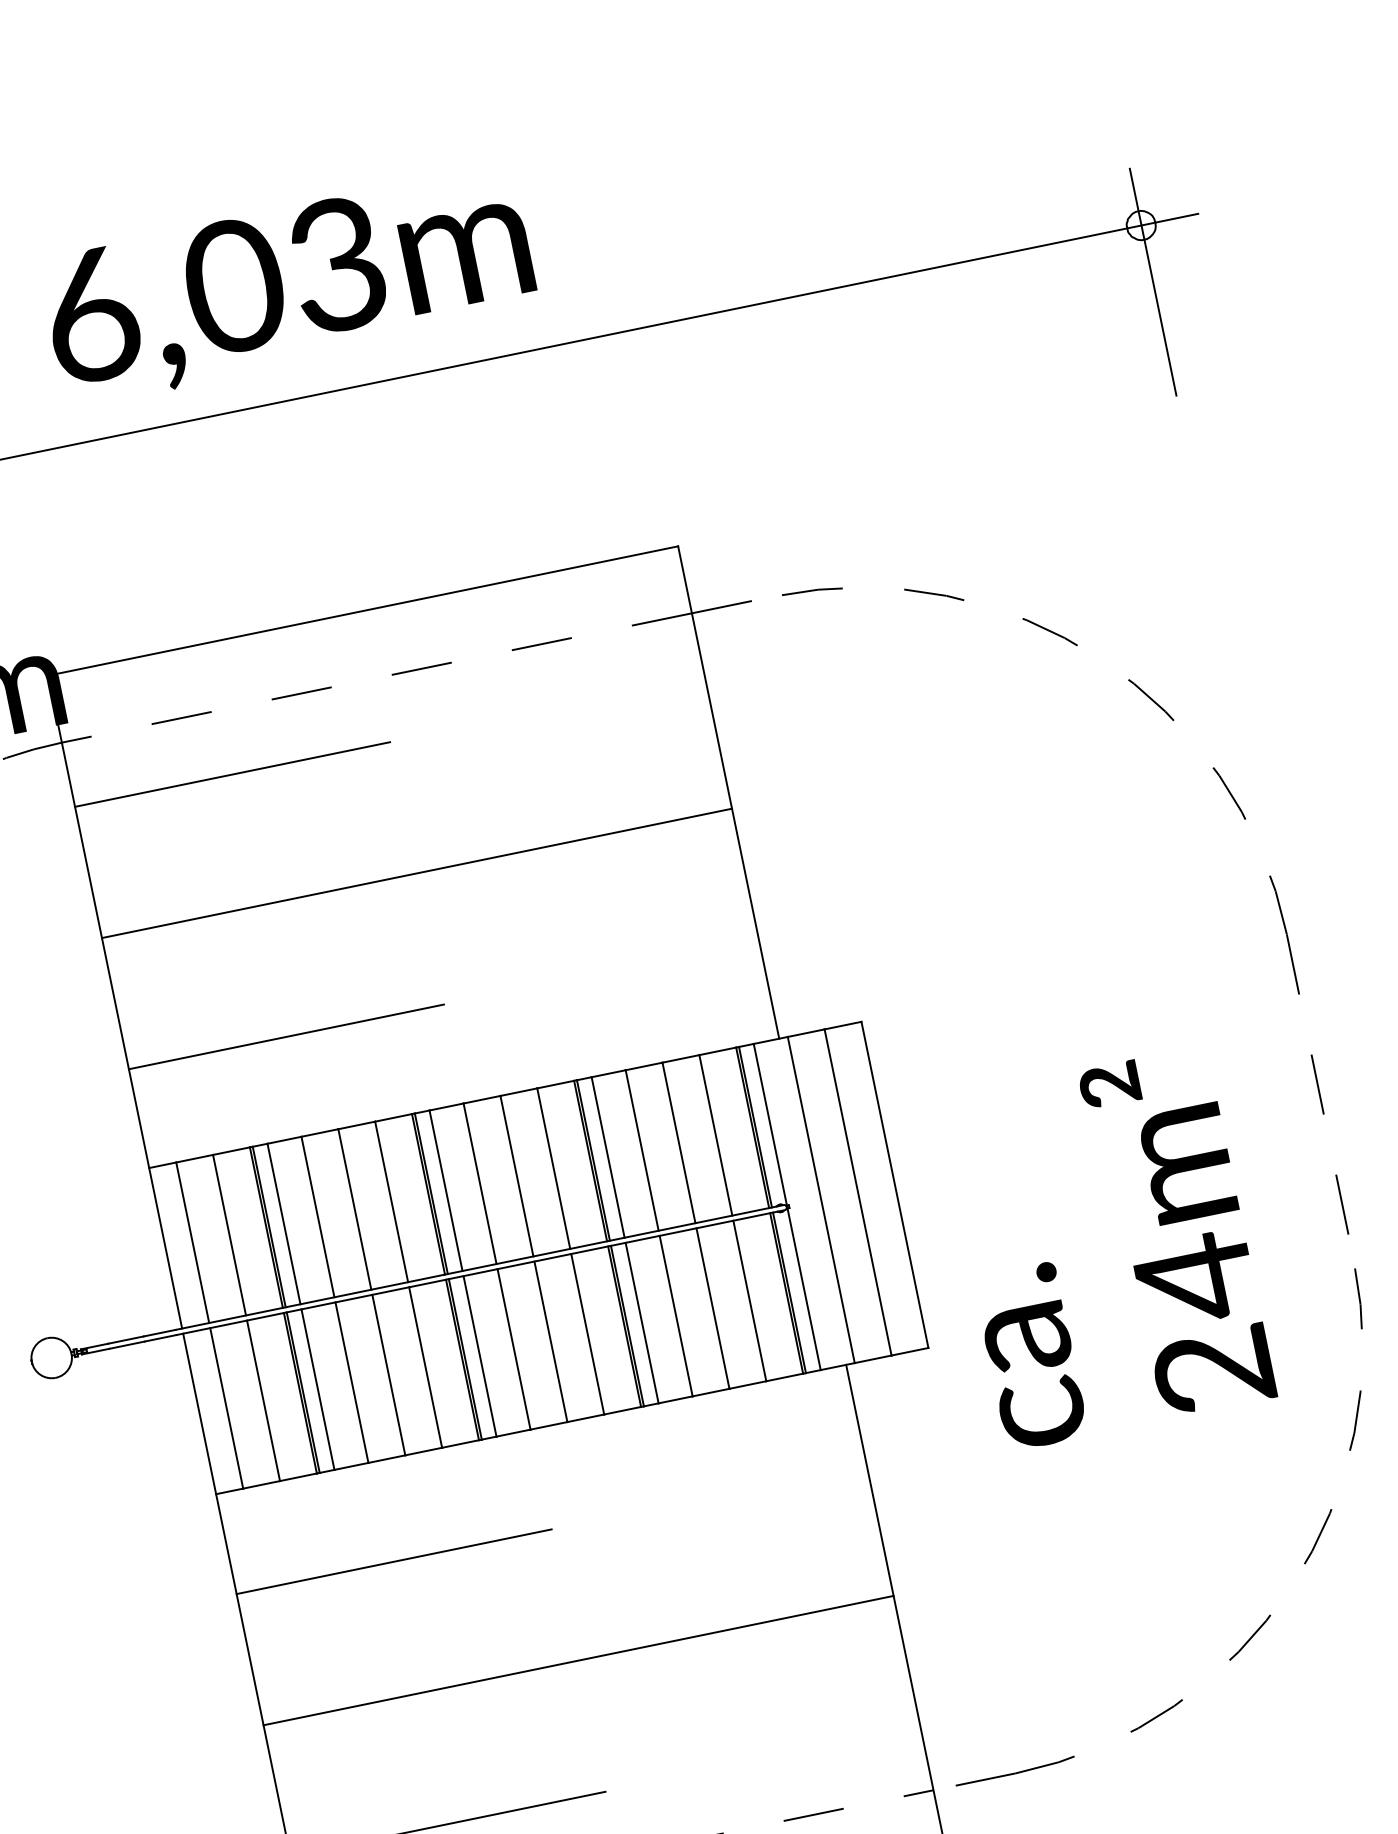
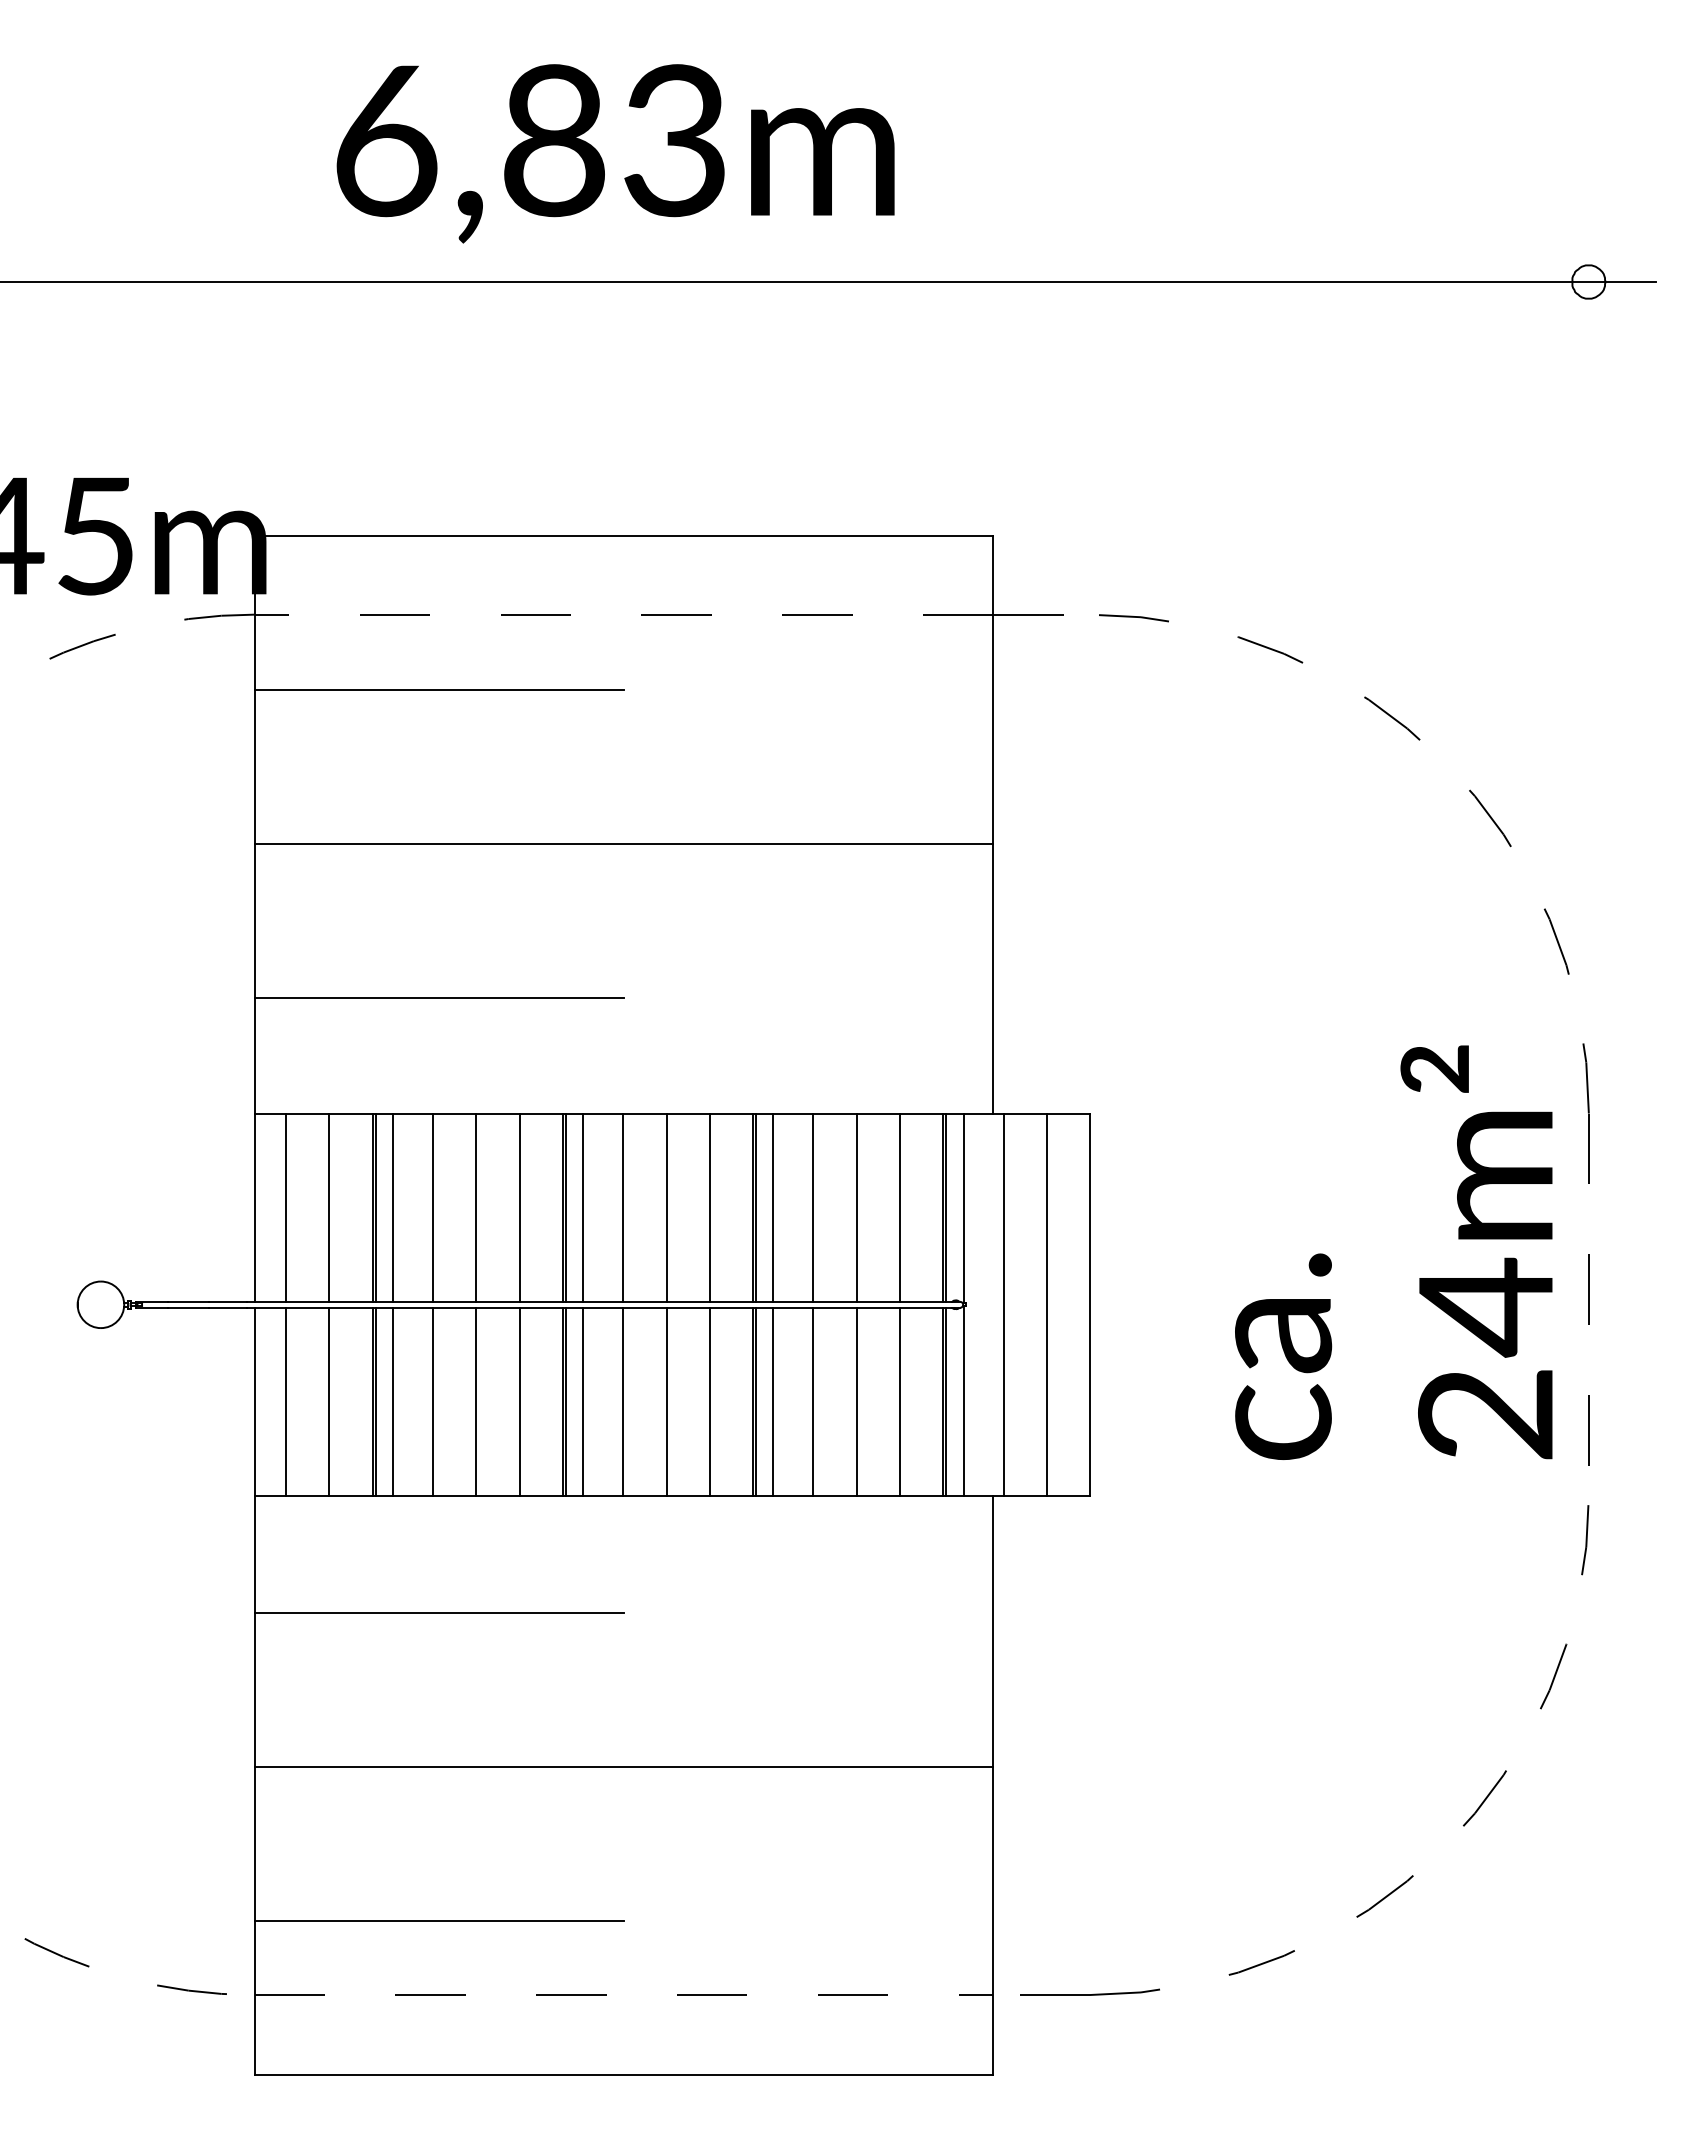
line: (1153, 282) -> (1589, 348), removed
text: (234, 286) -> (554, 141), 6,03m -> 6,83m
text: (1106, 1248) -> (1393, 1252), moved

